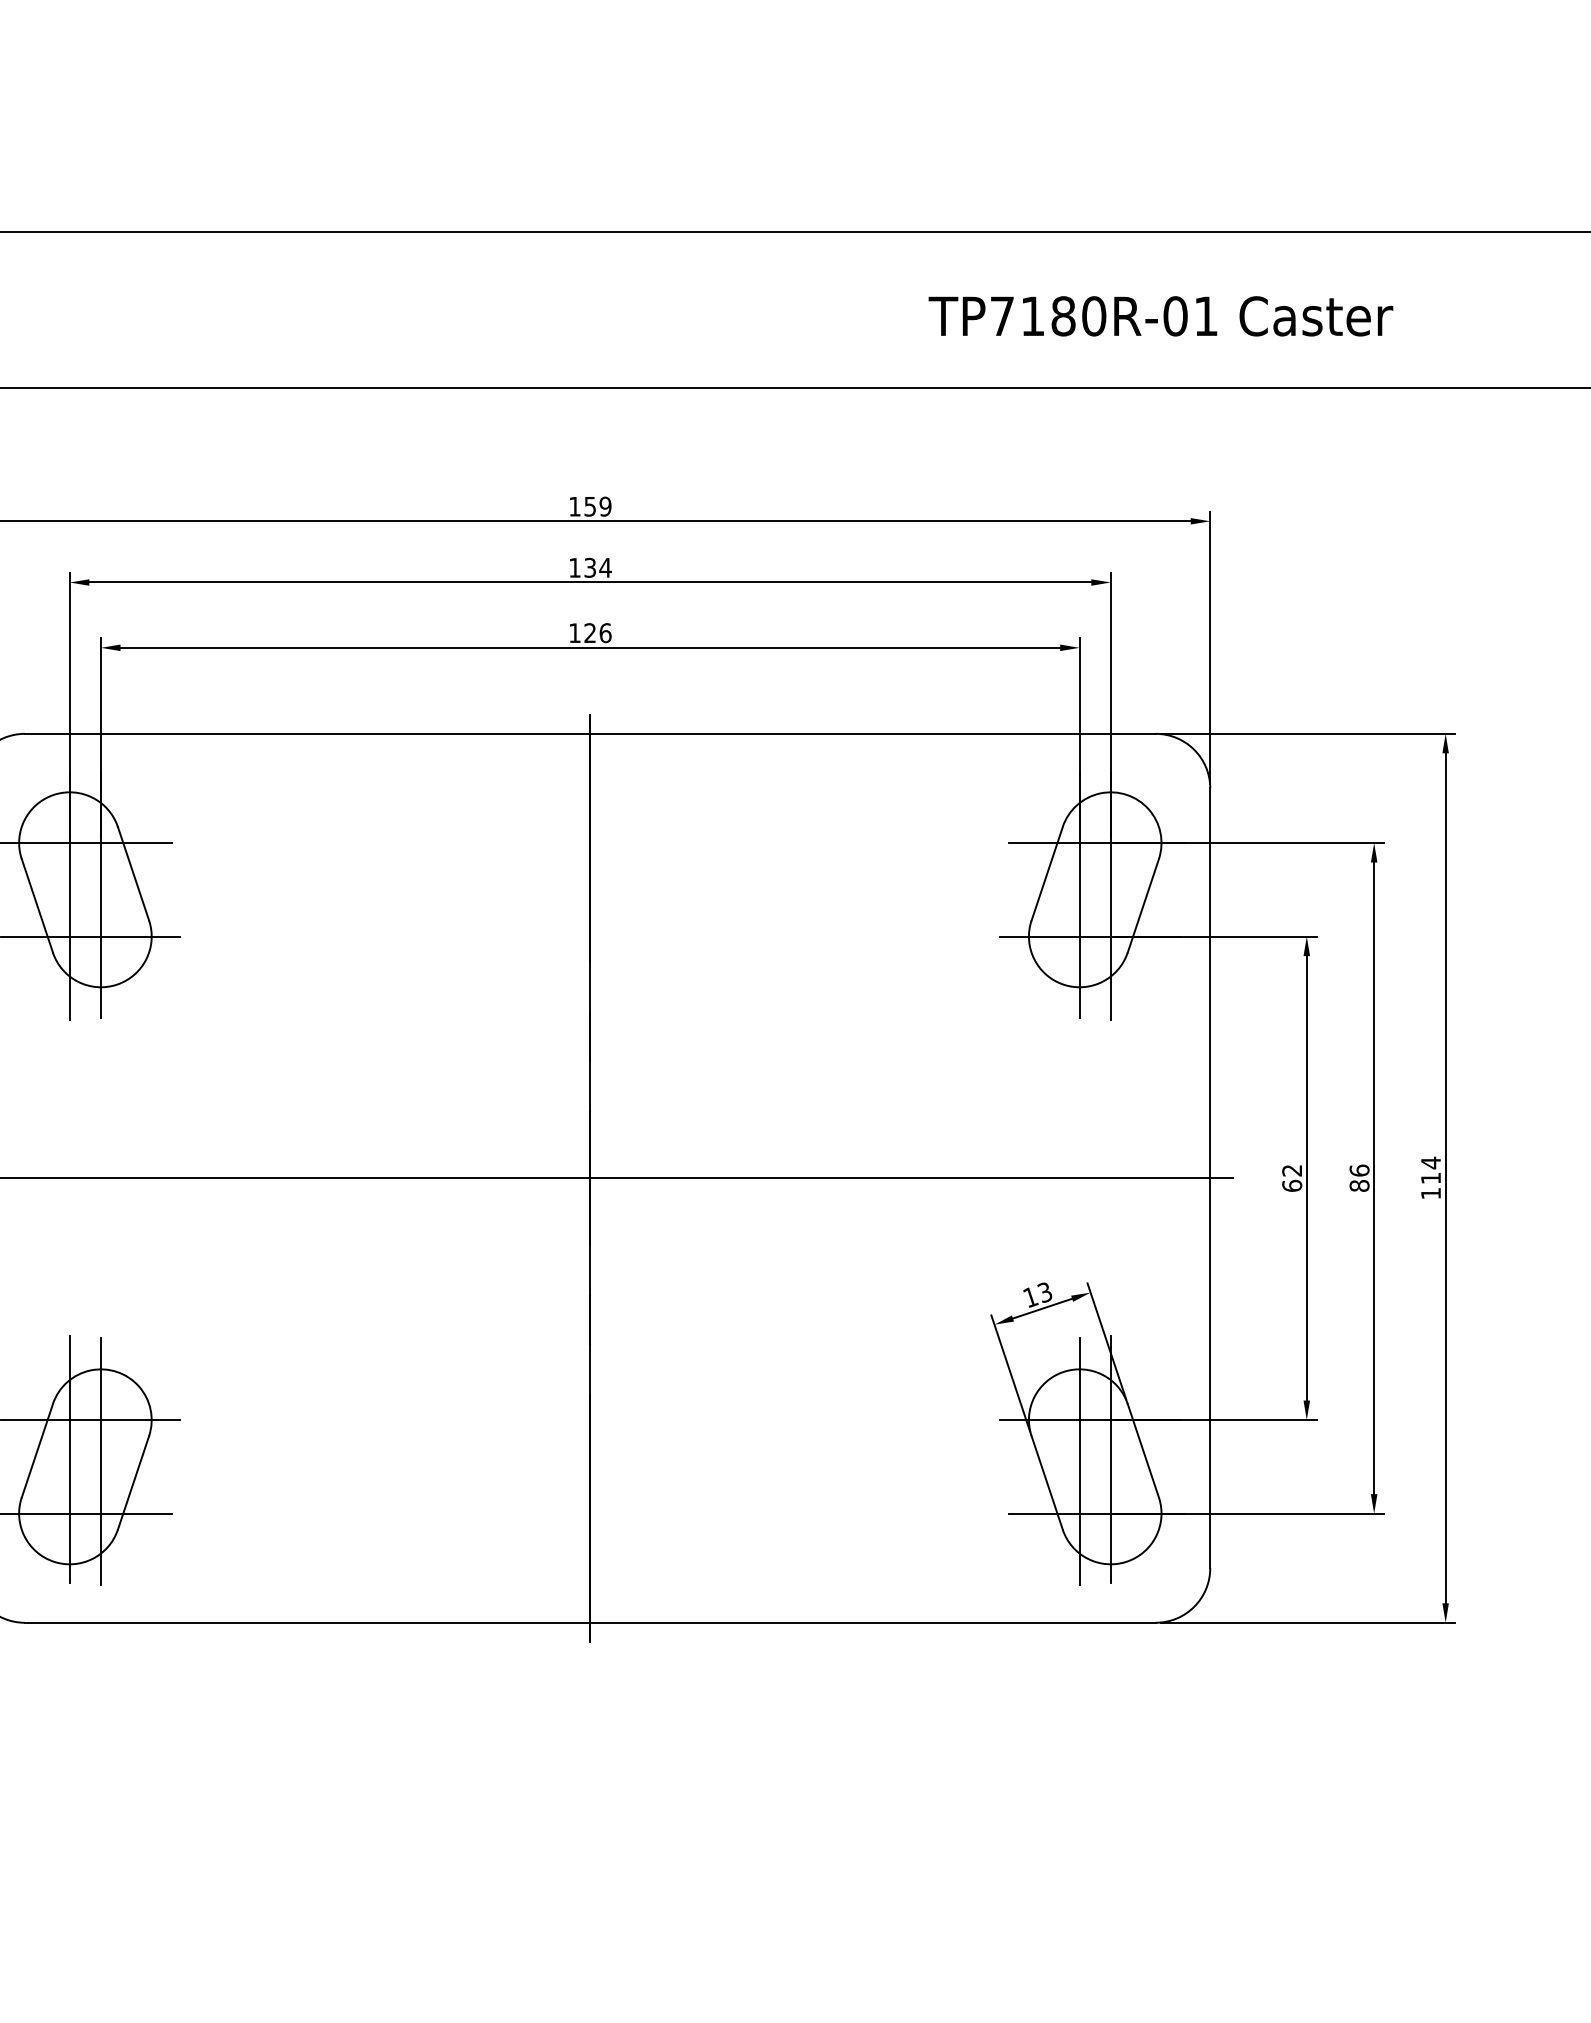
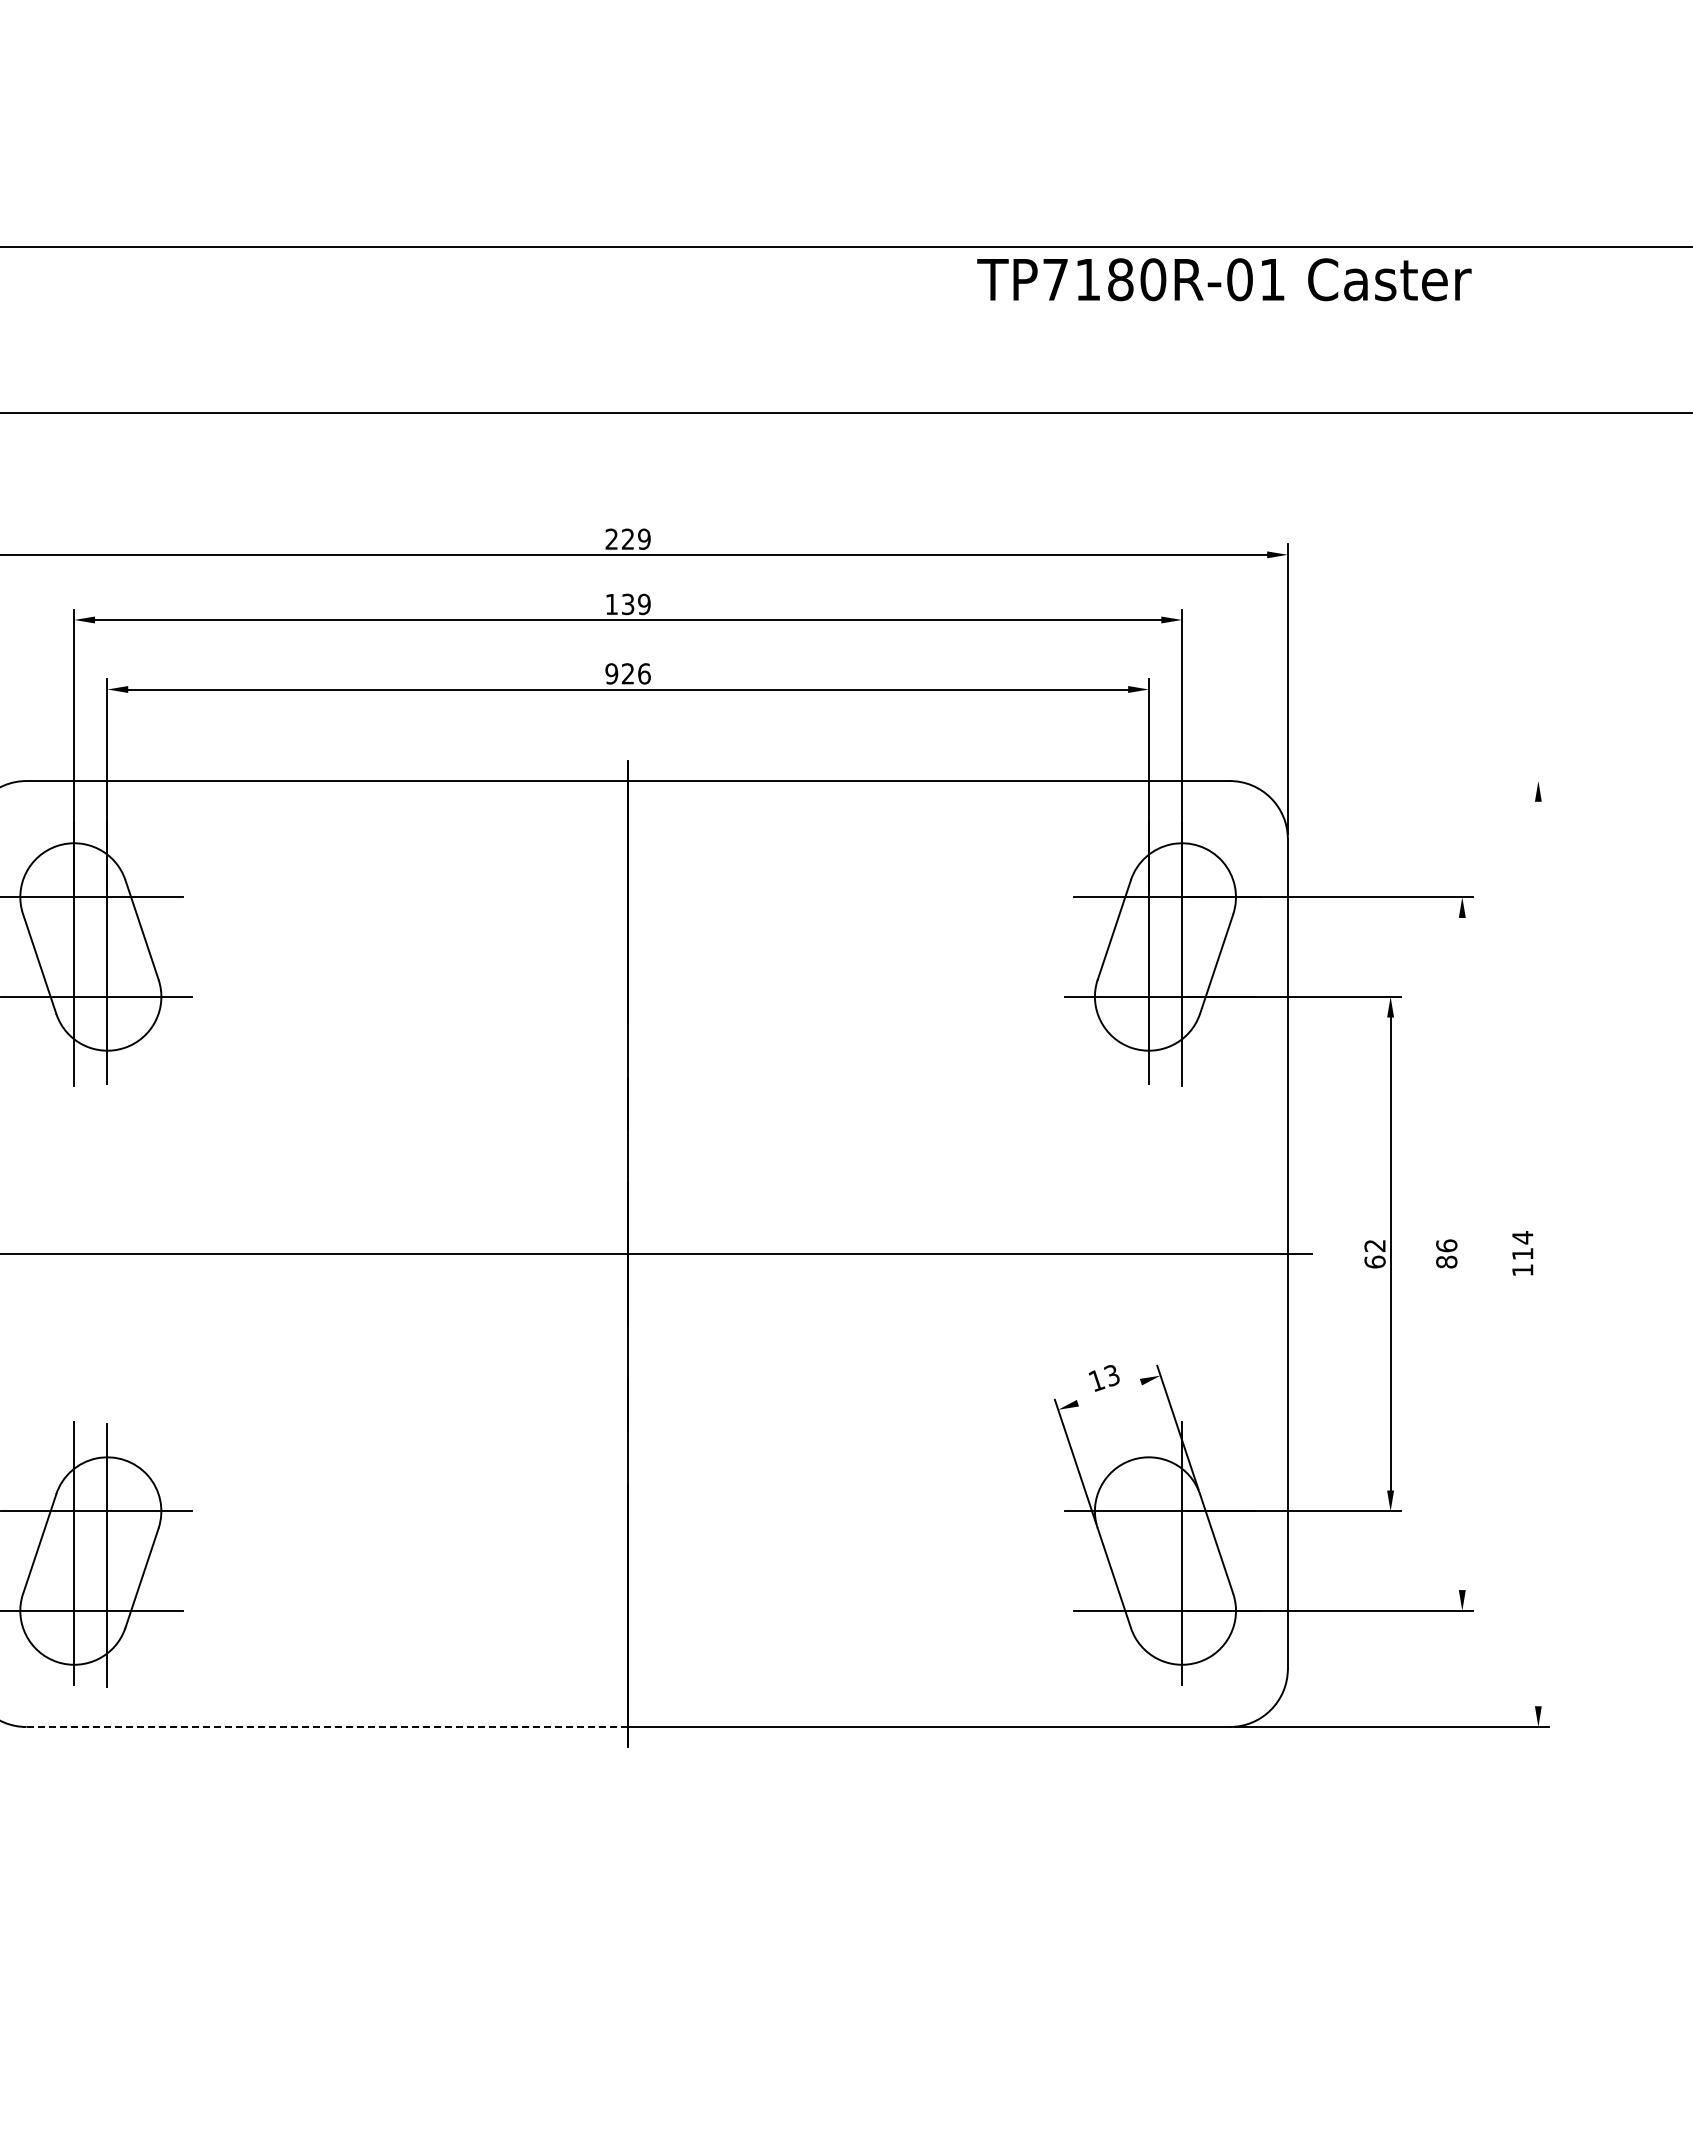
text: (1161, 316) -> (1224, 279), moved
text: (582, 505) -> (619, 538), 159 -> 229
text: (605, 567) -> (644, 604), 134 -> 139
text: (574, 632) -> (611, 673), 126 -> 926
line: (1307, 734) -> (1391, 781), removed
line: (1374, 1177) -> (1462, 1253), removed
line: (1445, 1177) -> (1538, 1253), removed
line: (1041, 1308) -> (1108, 1392), removed
line: (1079, 1461) -> (1148, 1555), removed
line: (307, 1623) -> (327, 1727), solid -> dashed

